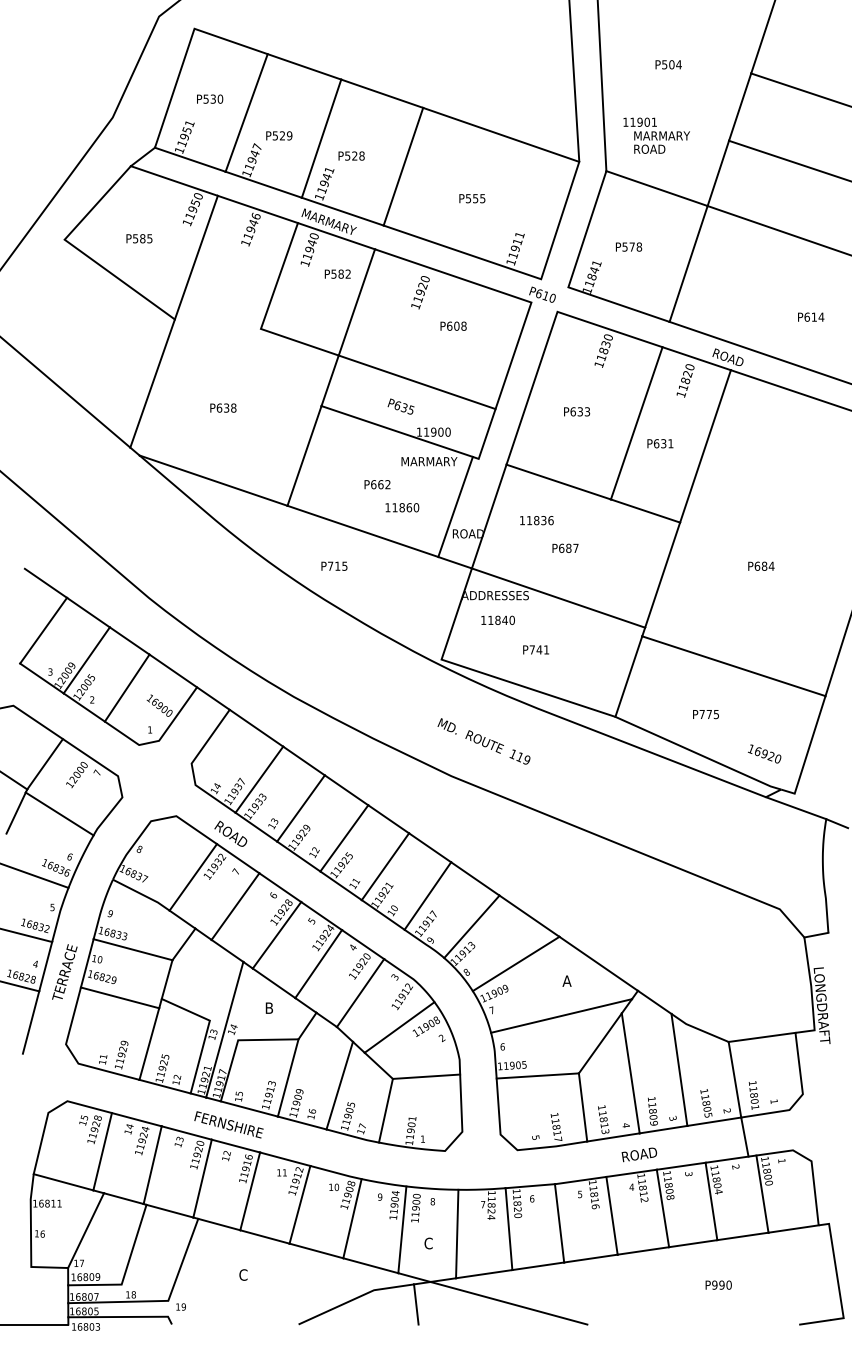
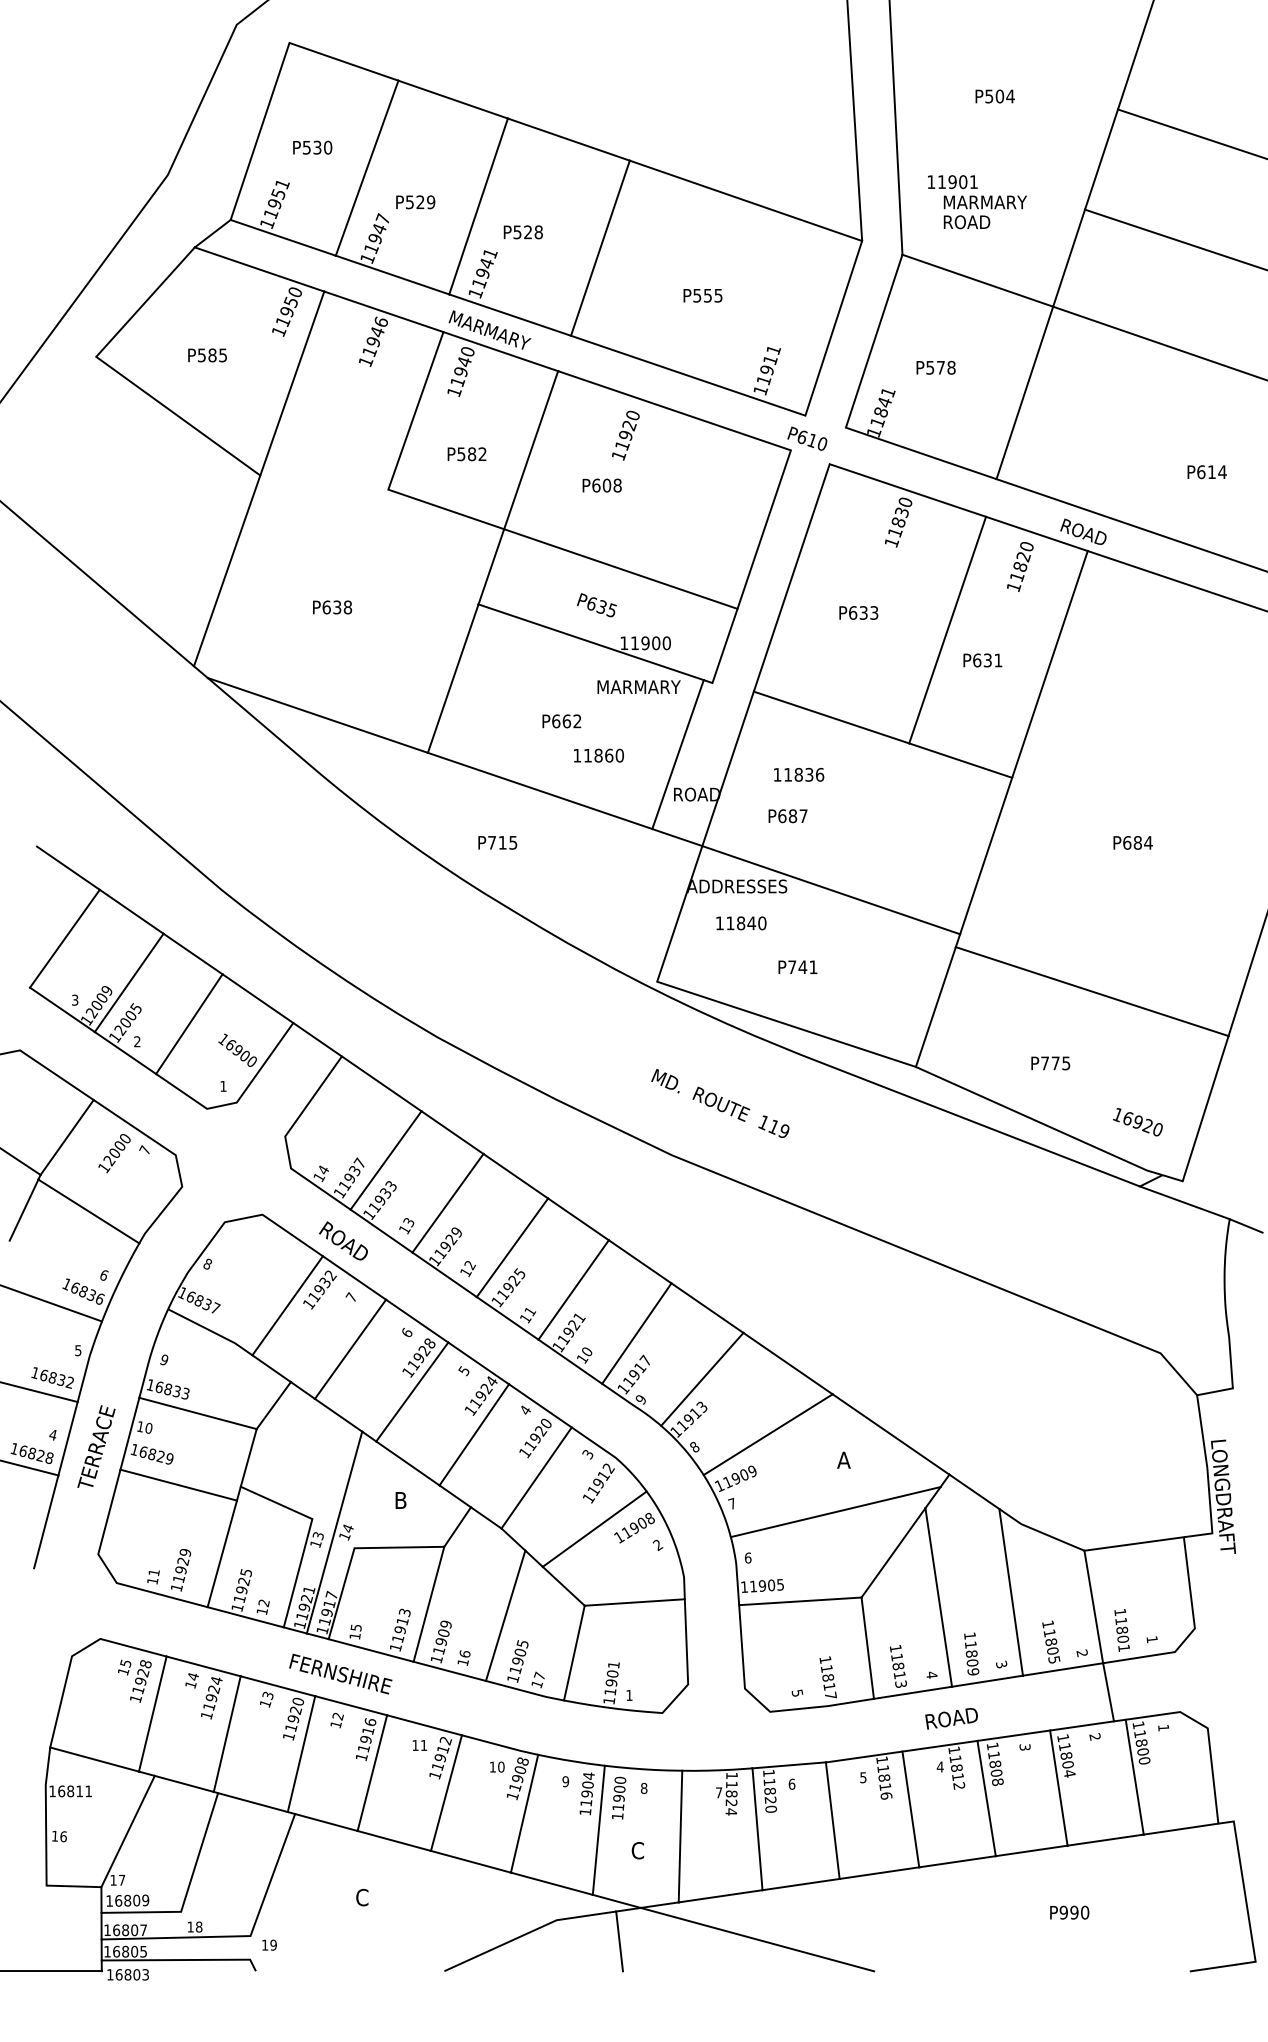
text: (337, 273) -> (466, 453), moved
text: (453, 325) -> (602, 484), moved
text: (565, 547) -> (788, 814), moved

